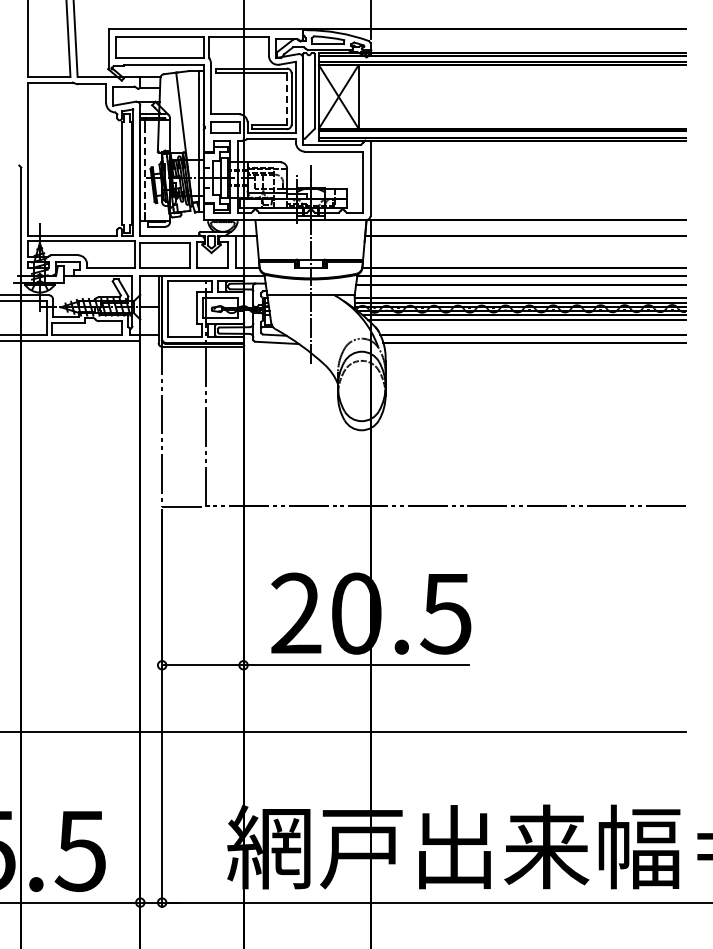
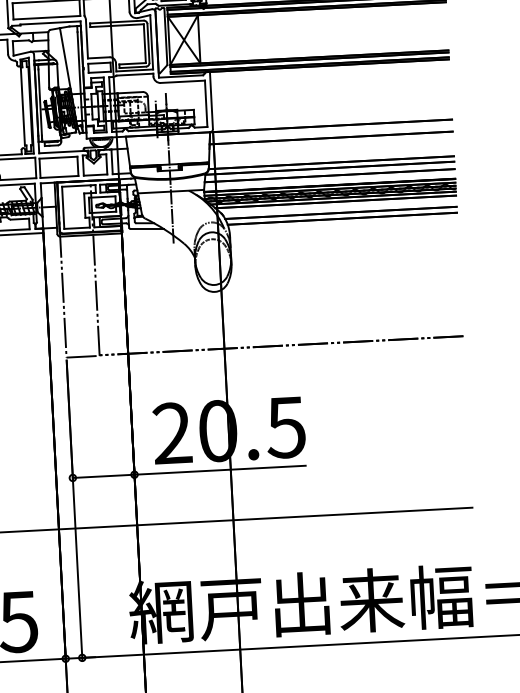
line: (286, 98) -> (144, 43), dashed -> solid
line: (145, 173) -> (40, 105), dashed -> solid

